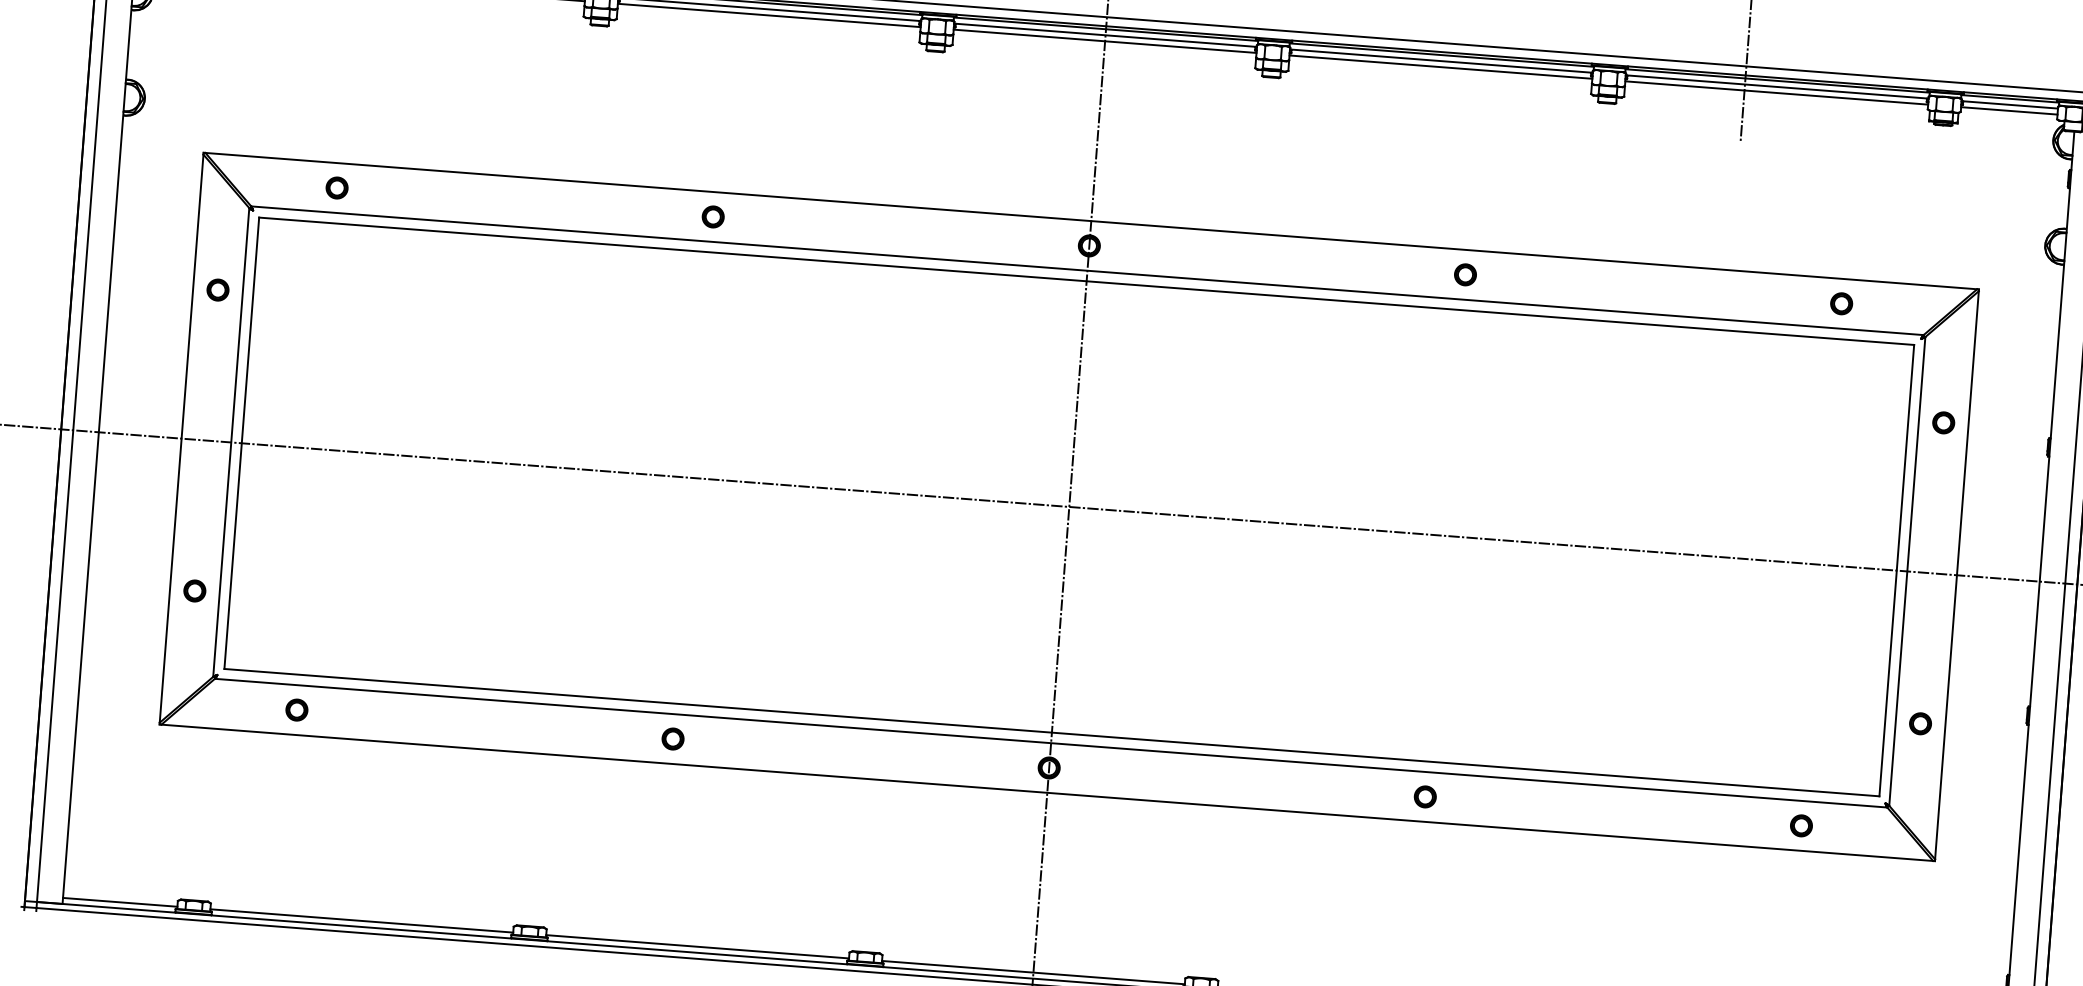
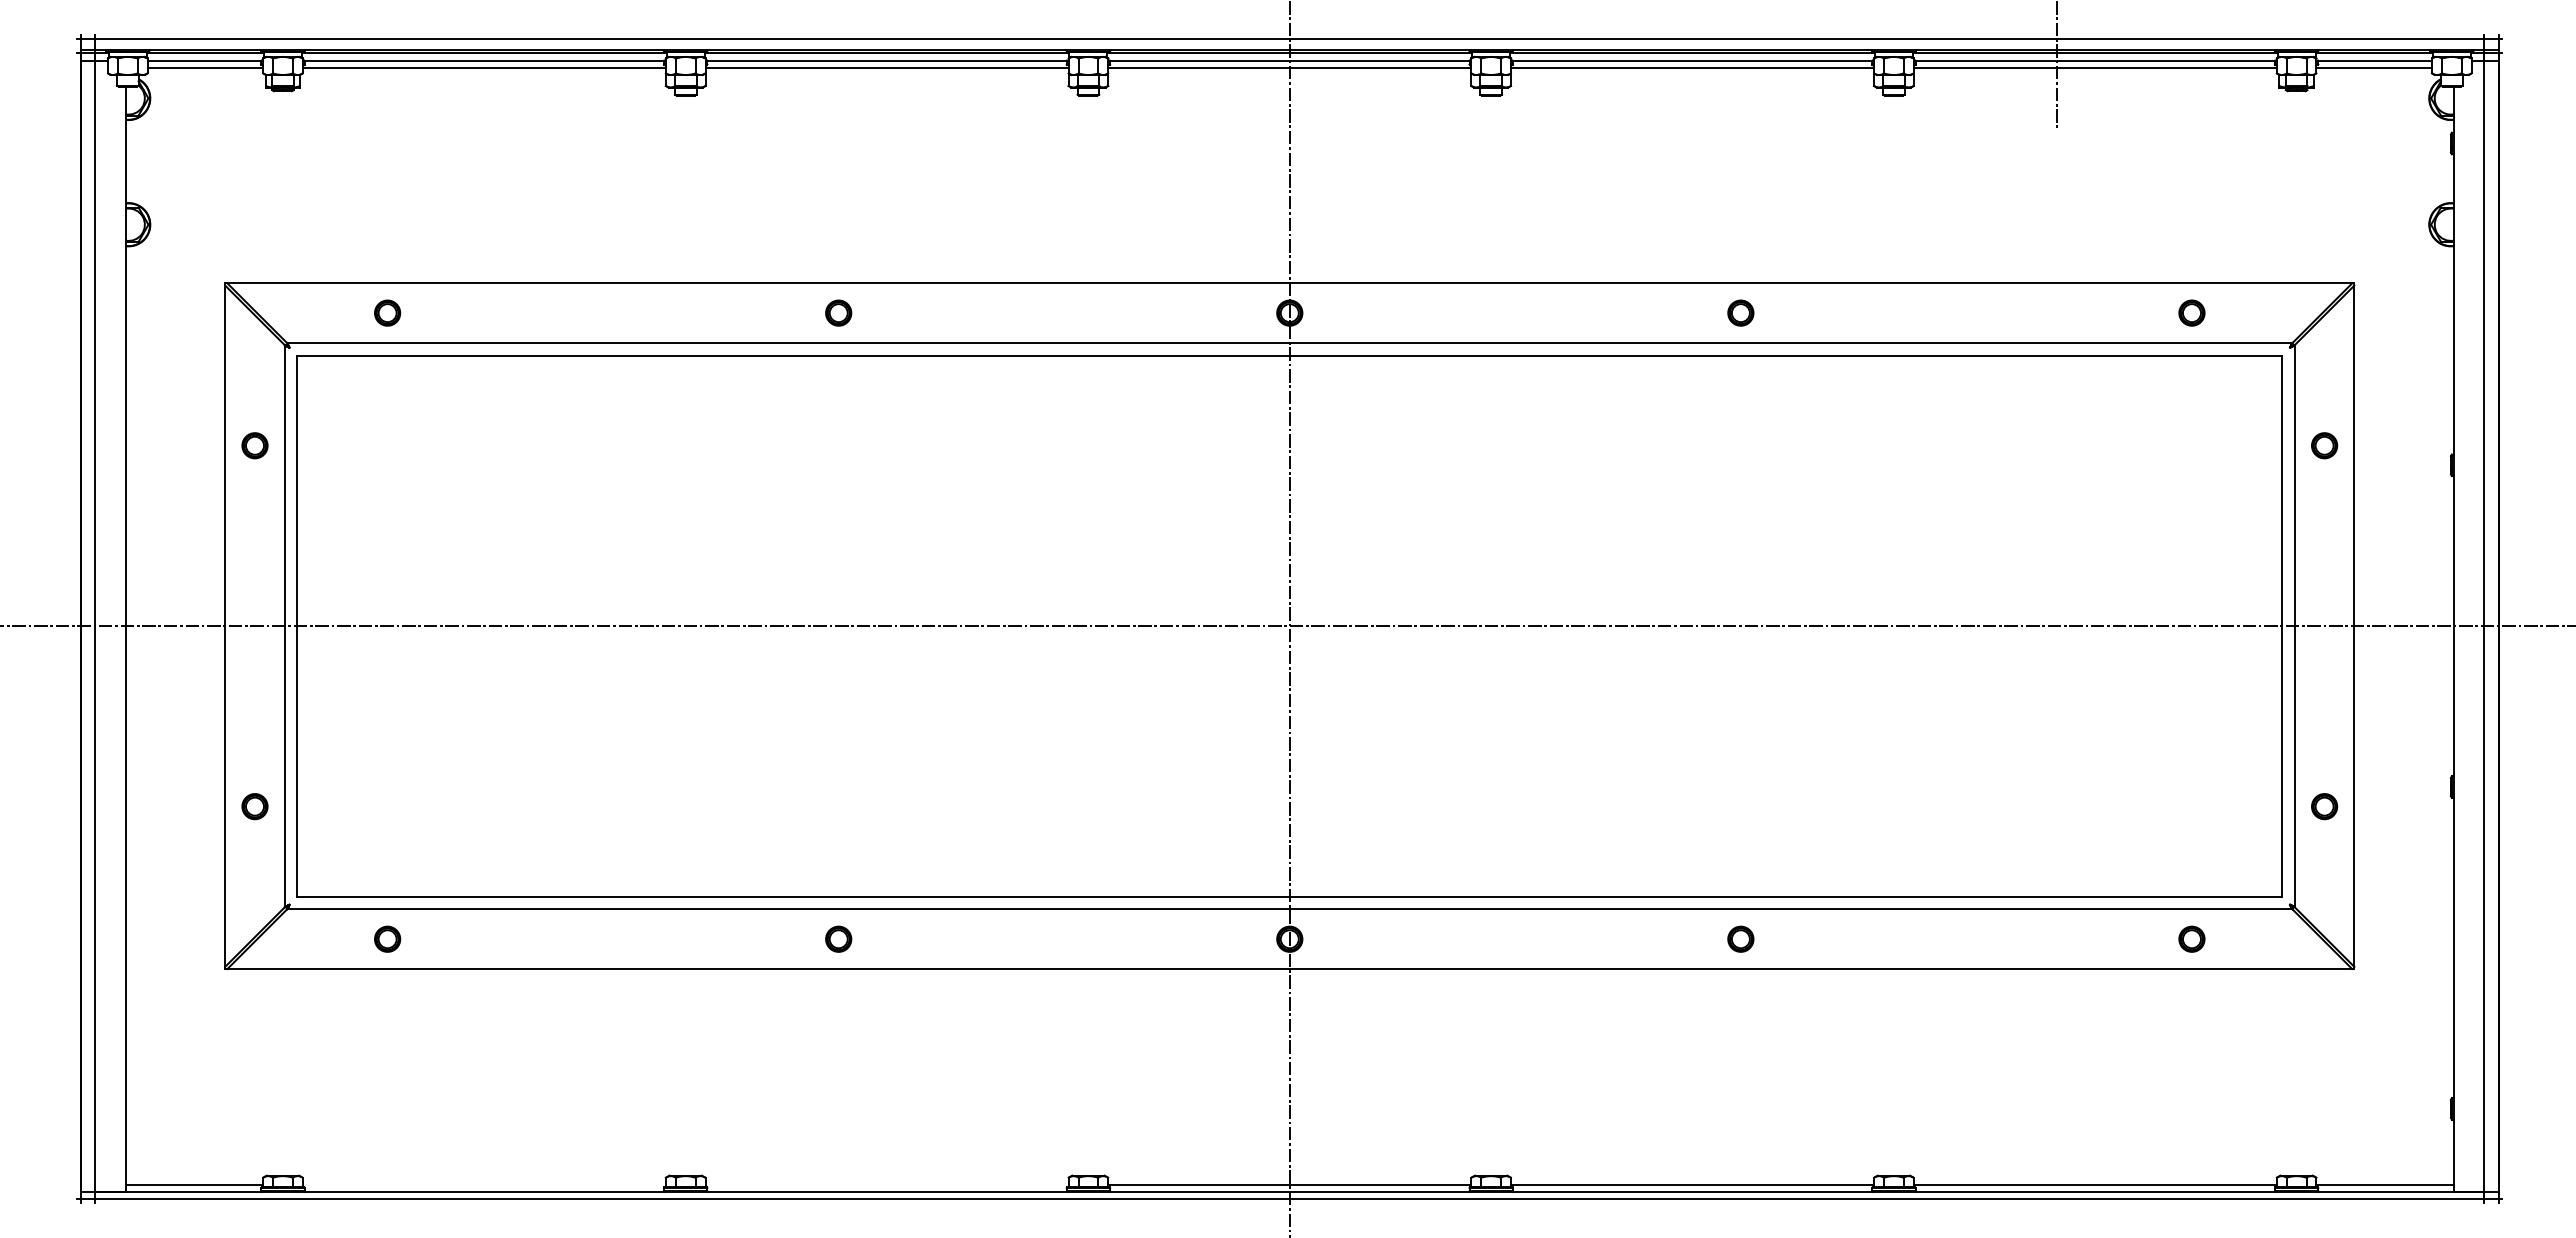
line: (361, 920) -> (483, 1184), removed
line: (697, 946) -> (886, 1184), removed

